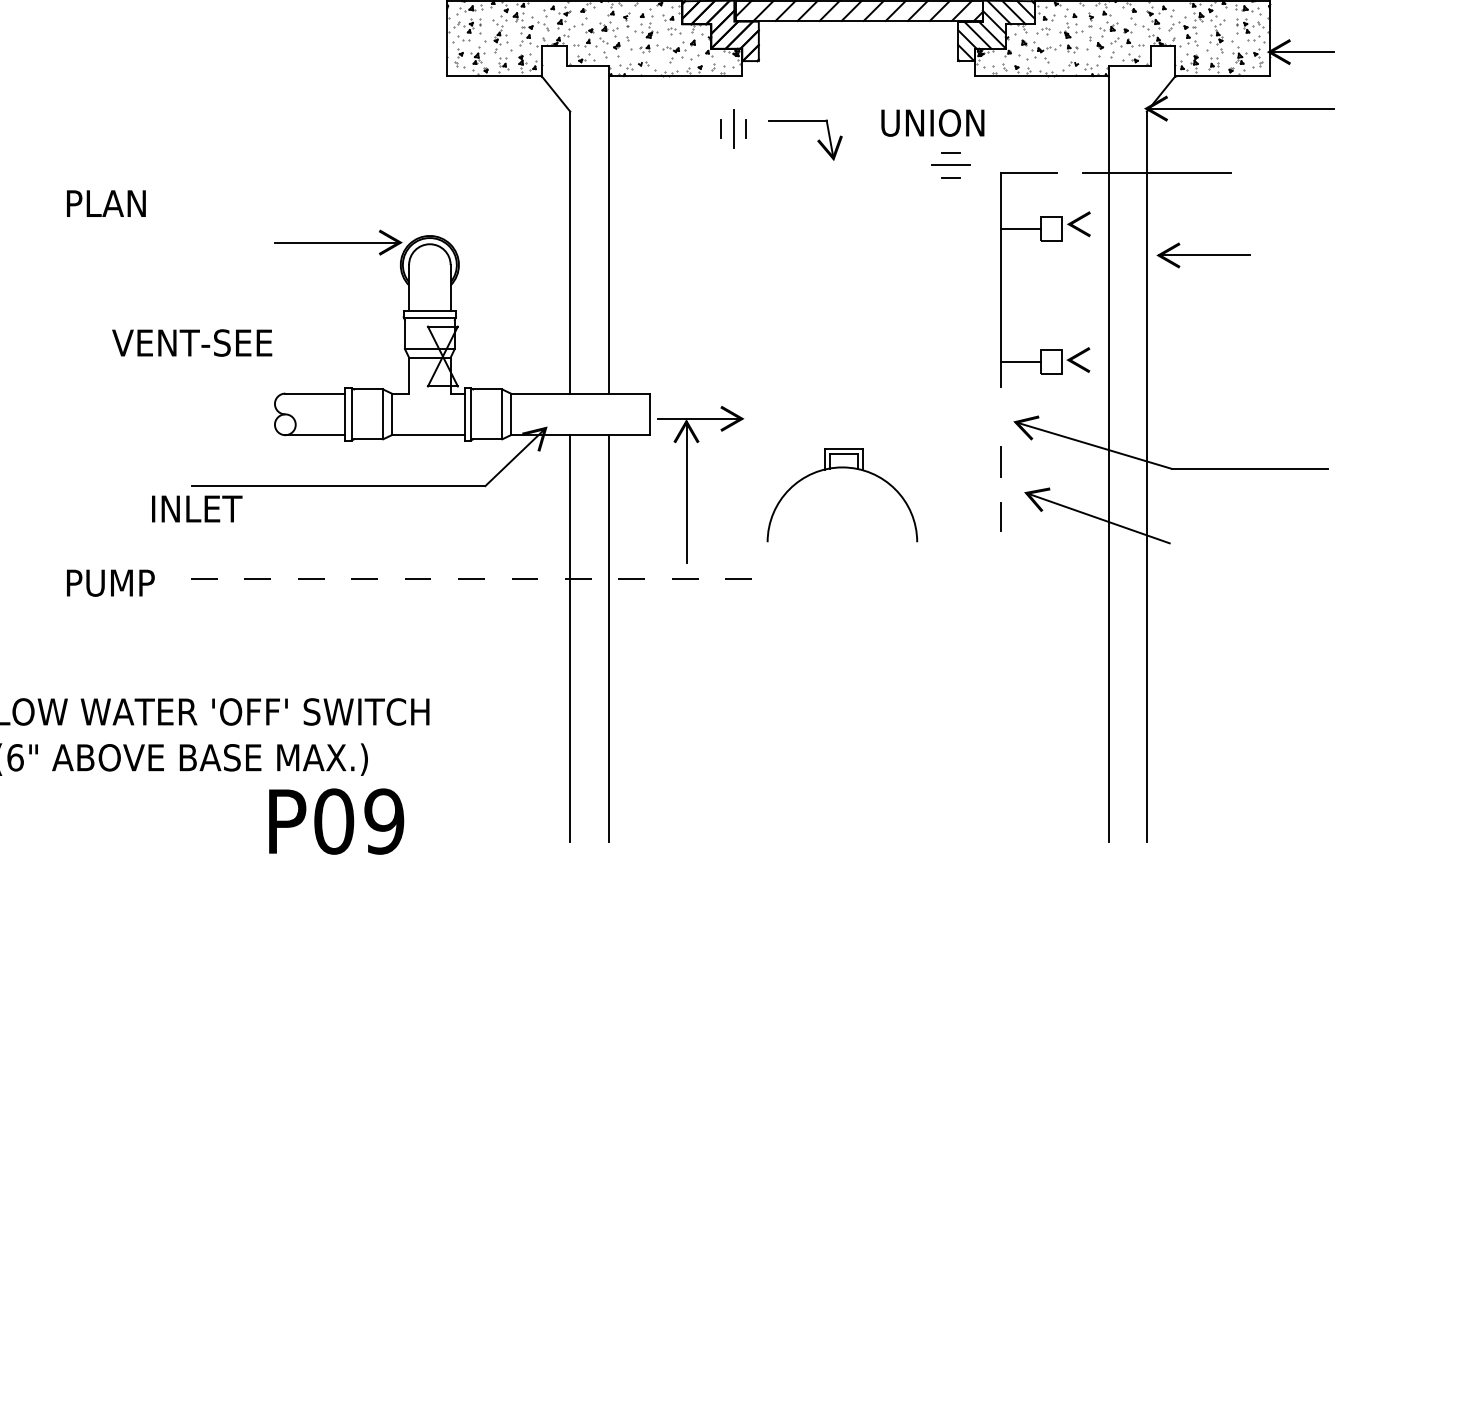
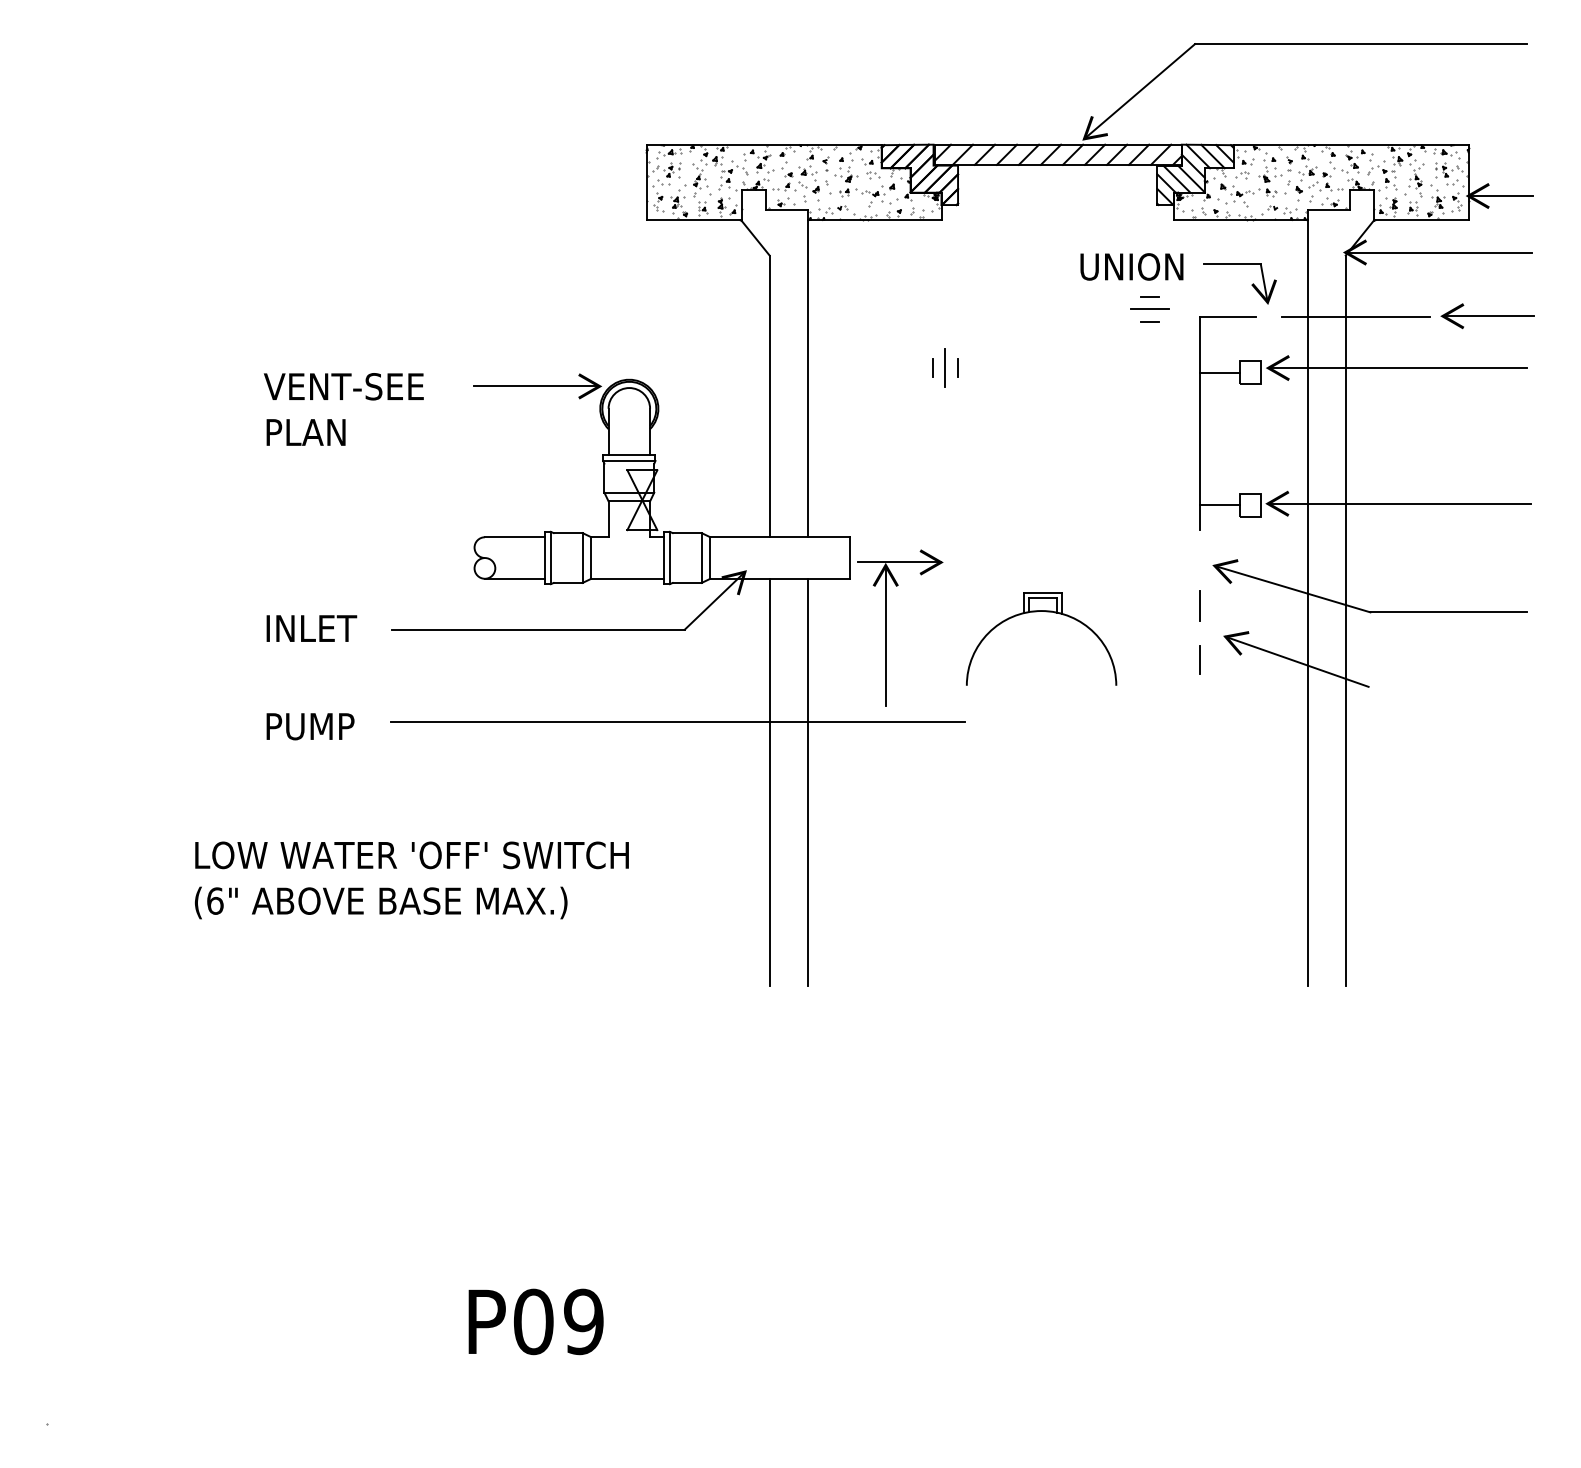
part: (734, 128) -> (945, 367), moved
part: (817, 140) -> (1251, 284), moved
text: (105, 203) -> (305, 432), moved
line: (1198, 224) -> (1397, 368), added
part: (1203, 255) -> (1487, 316), moved
text: (191, 342) -> (343, 386), moved
line: (1200, 359) -> (1399, 503), added
text: (196, 508) -> (311, 628), moved
line: (479, 578) -> (678, 722), dashed -> solid
text: (335, 821) -> (535, 1321), moved

